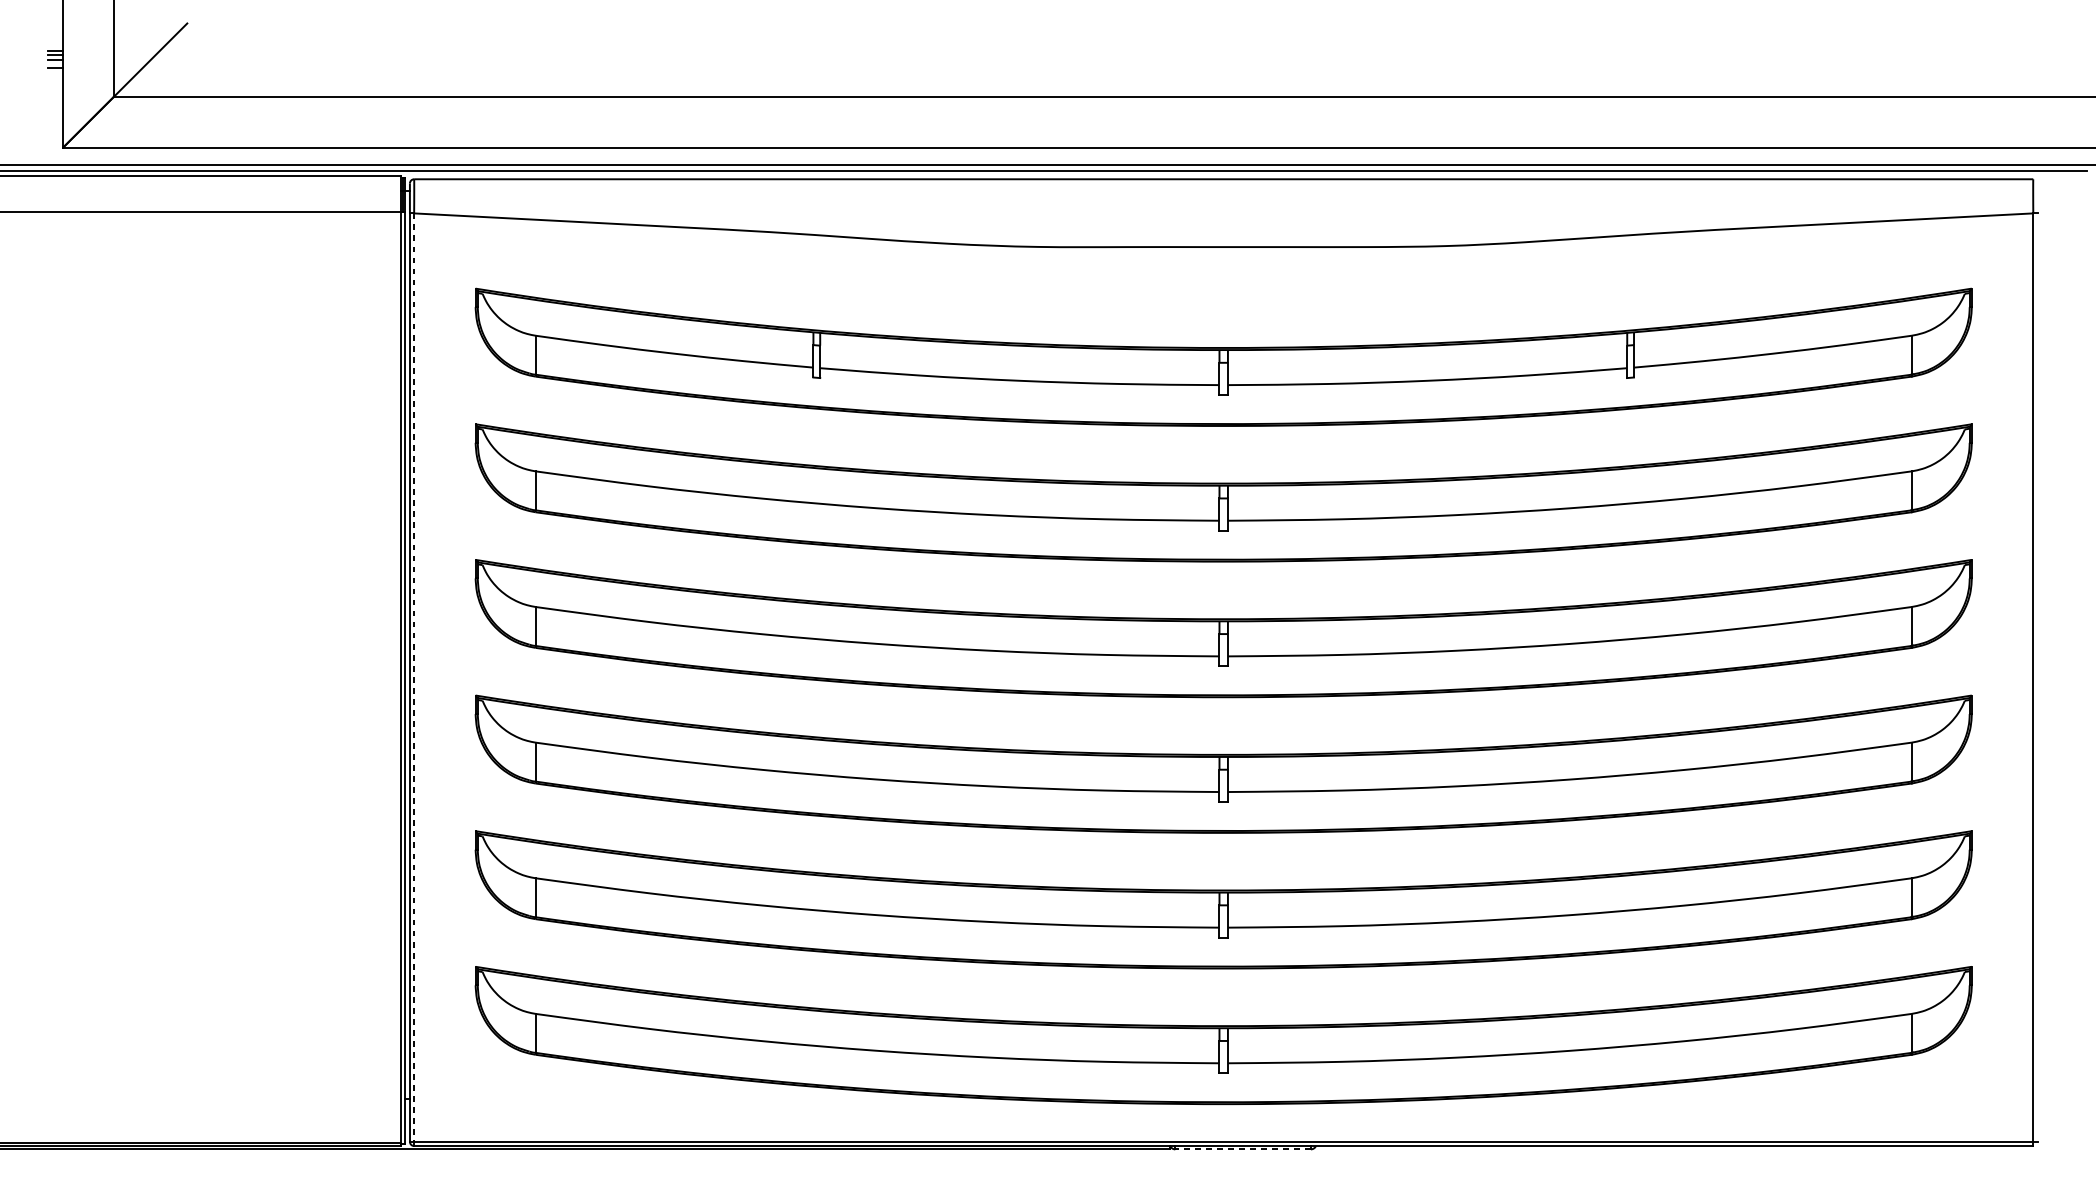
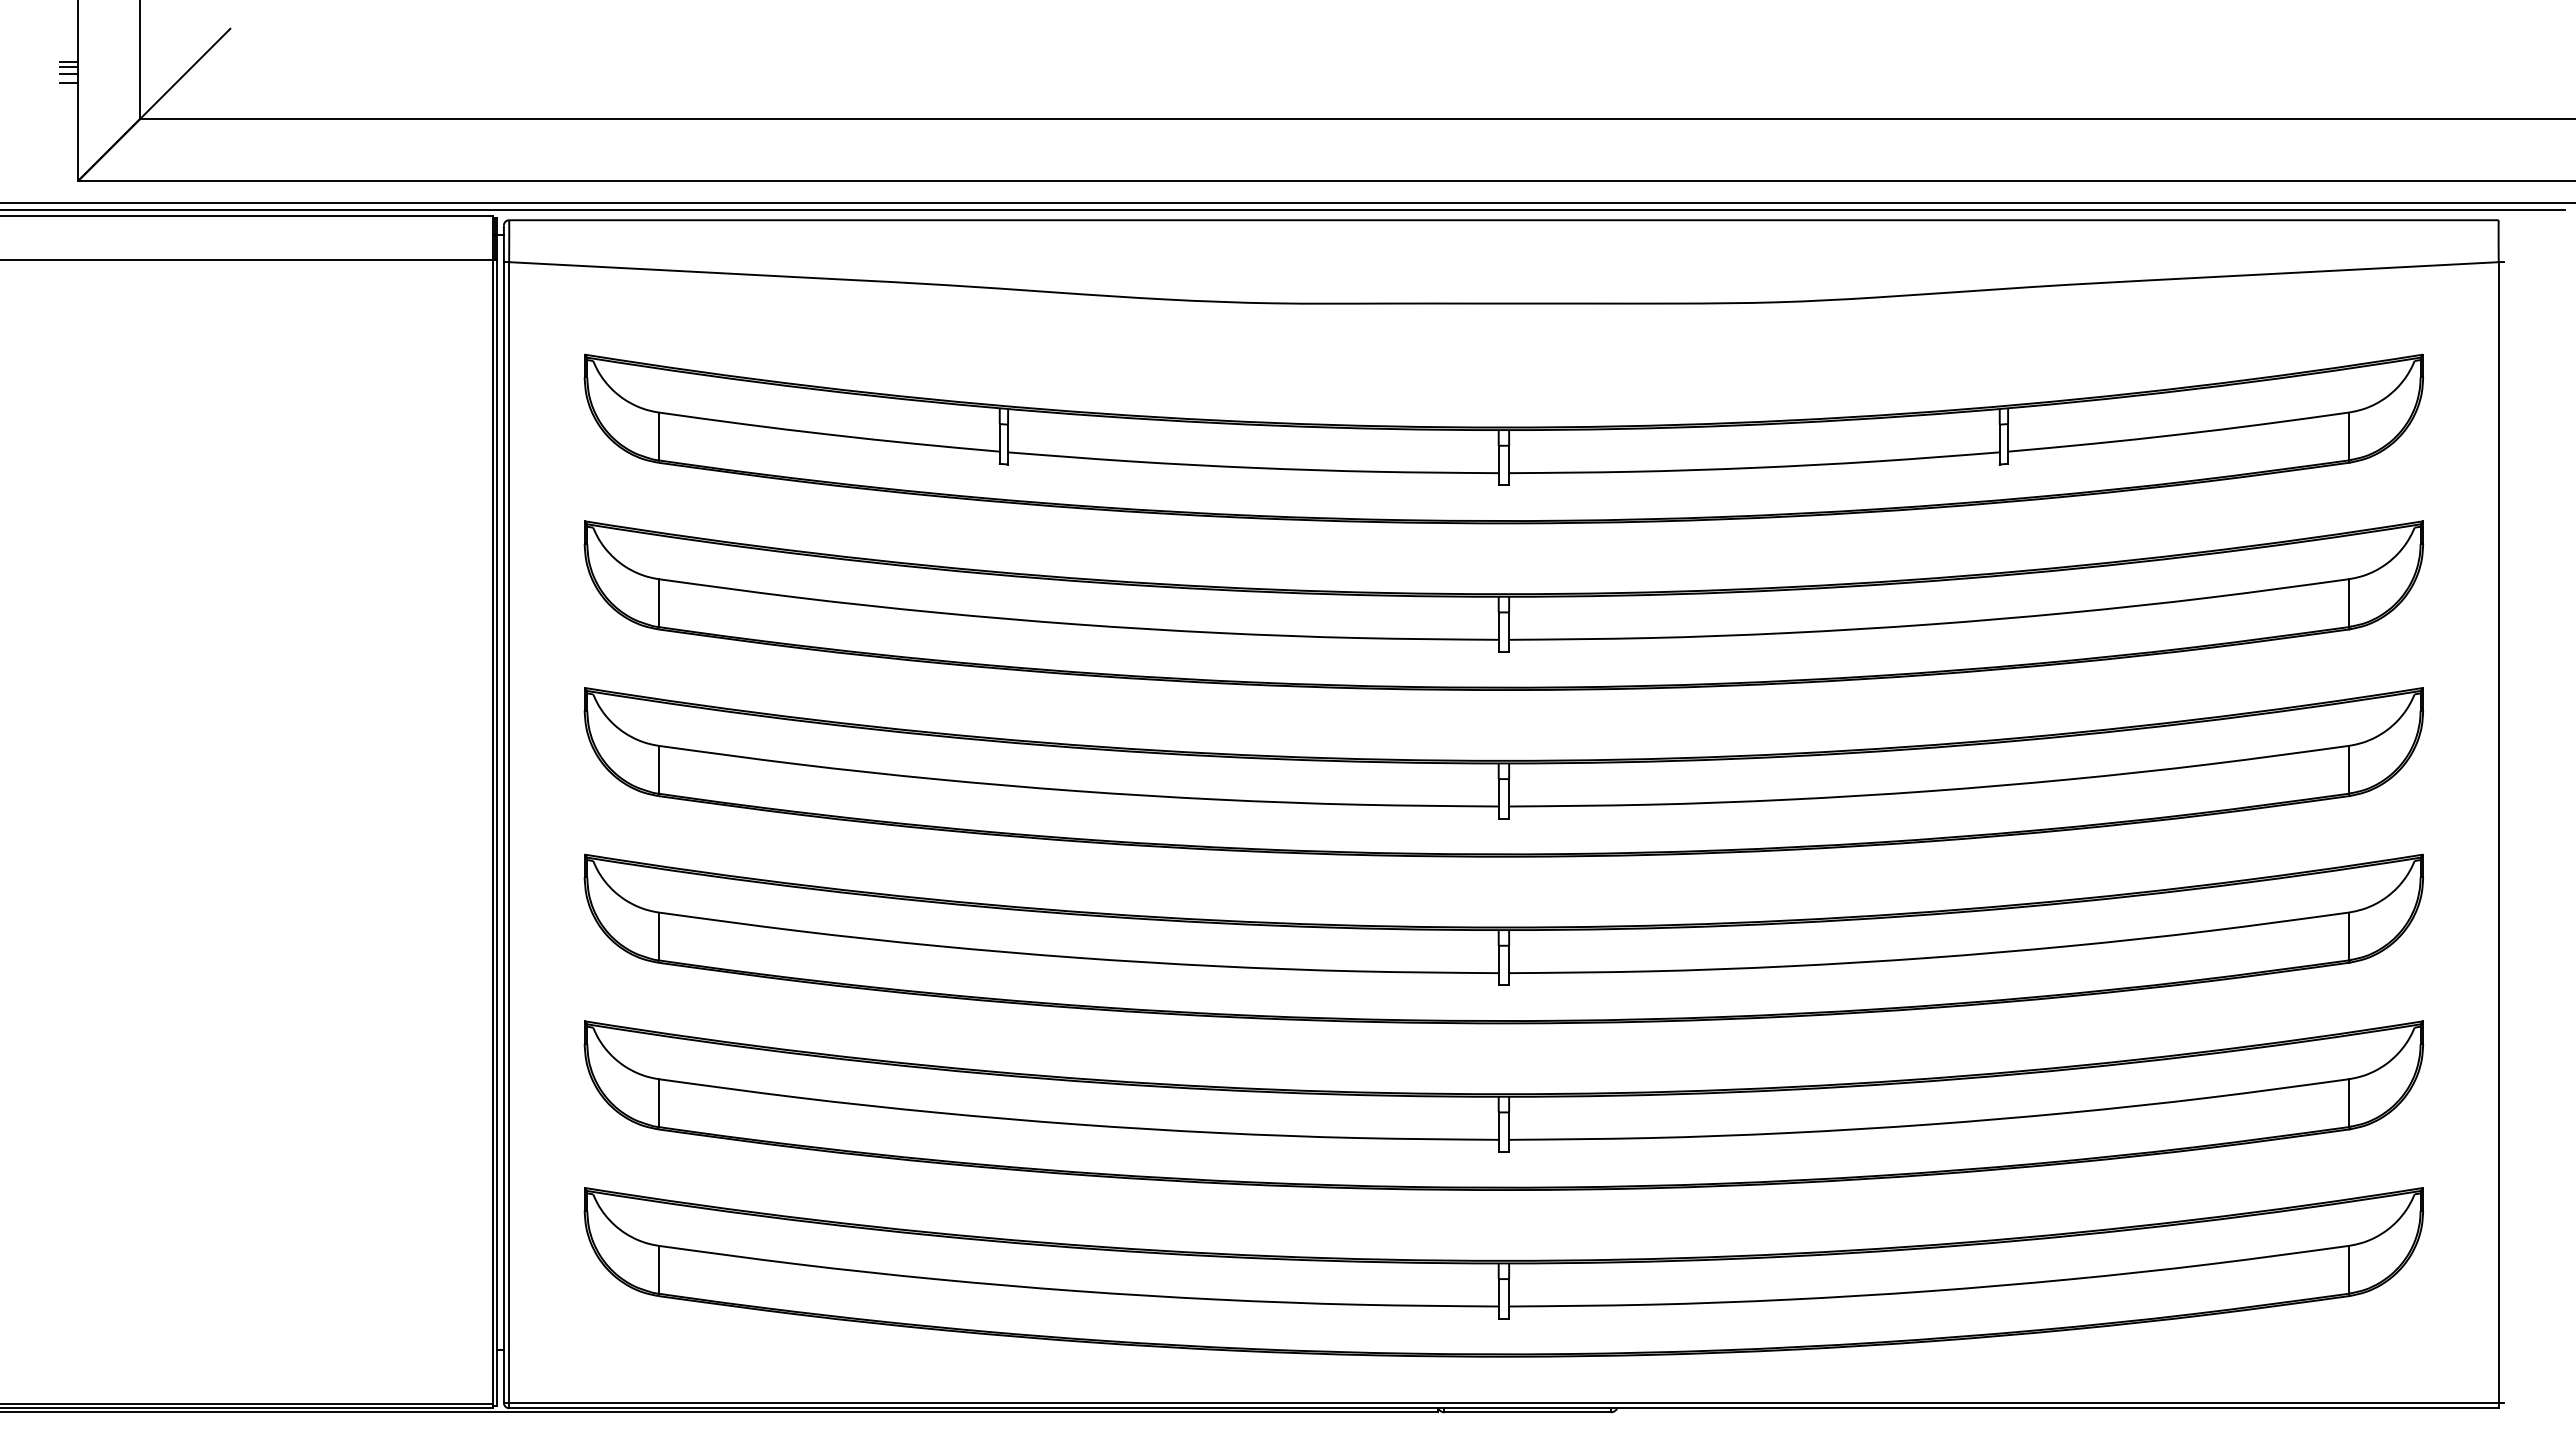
line: (414, 678) -> (509, 833), dashed -> solid
line: (1242, 1149) -> (1527, 1412), dashed -> solid

